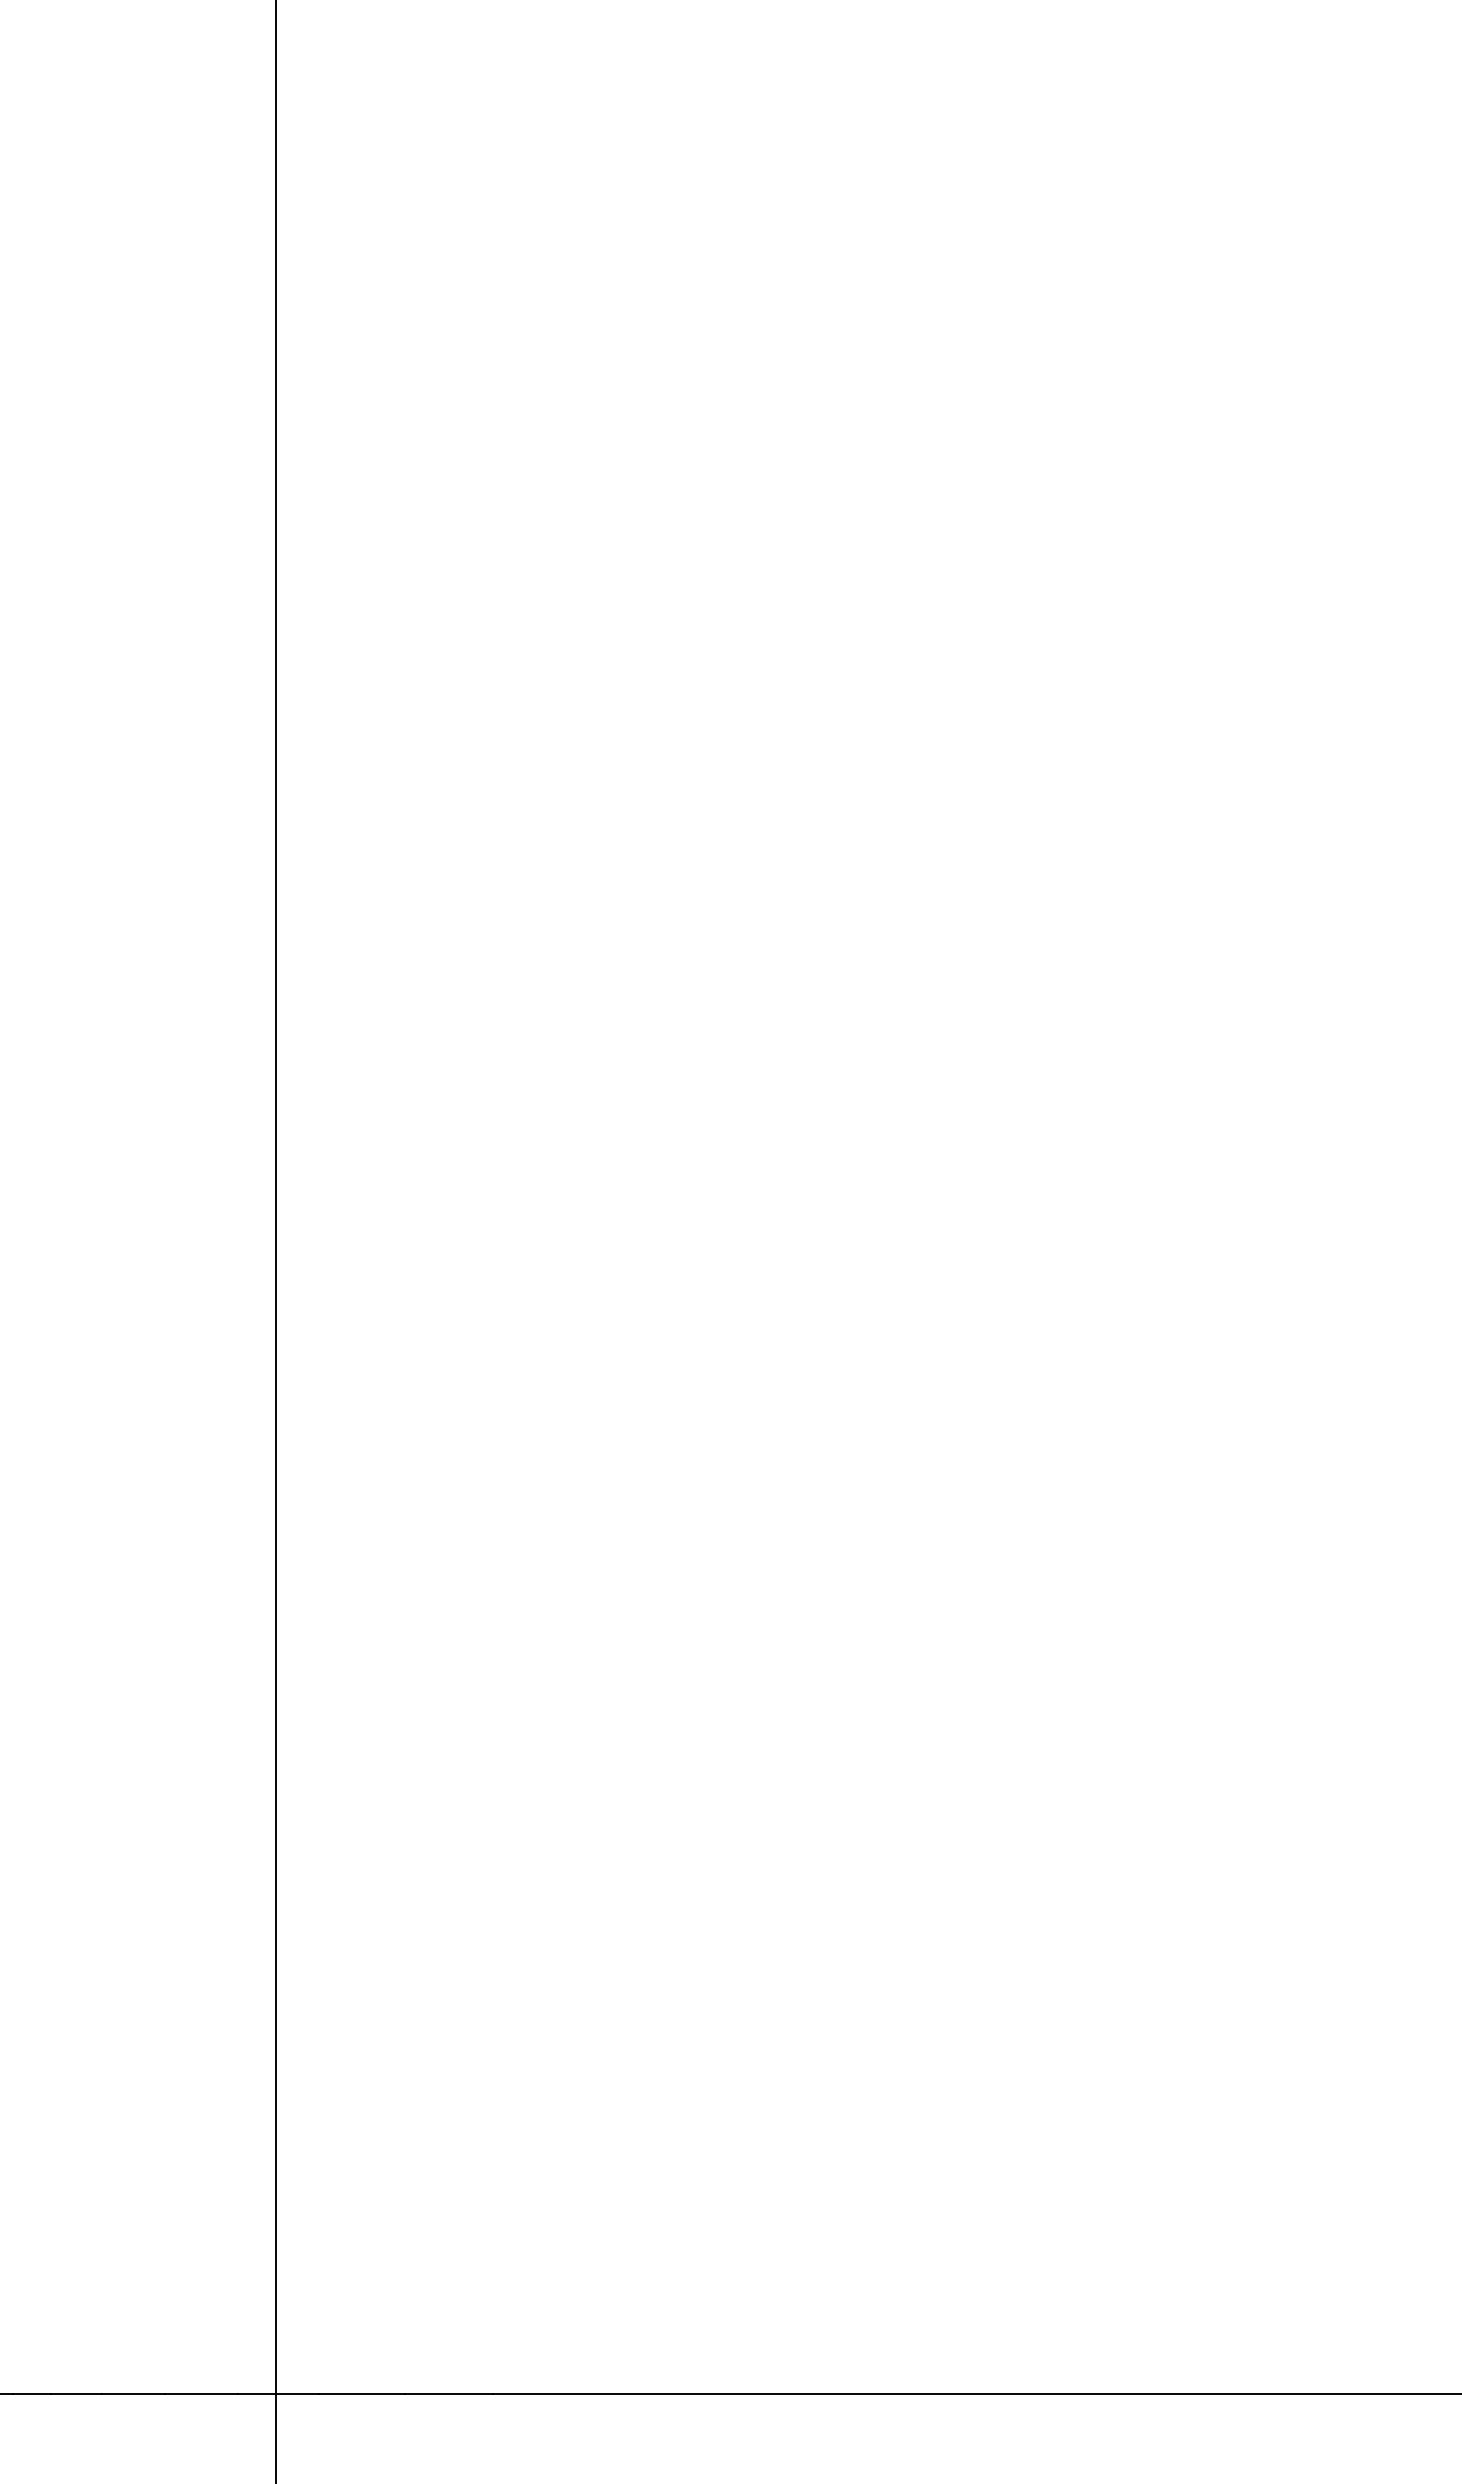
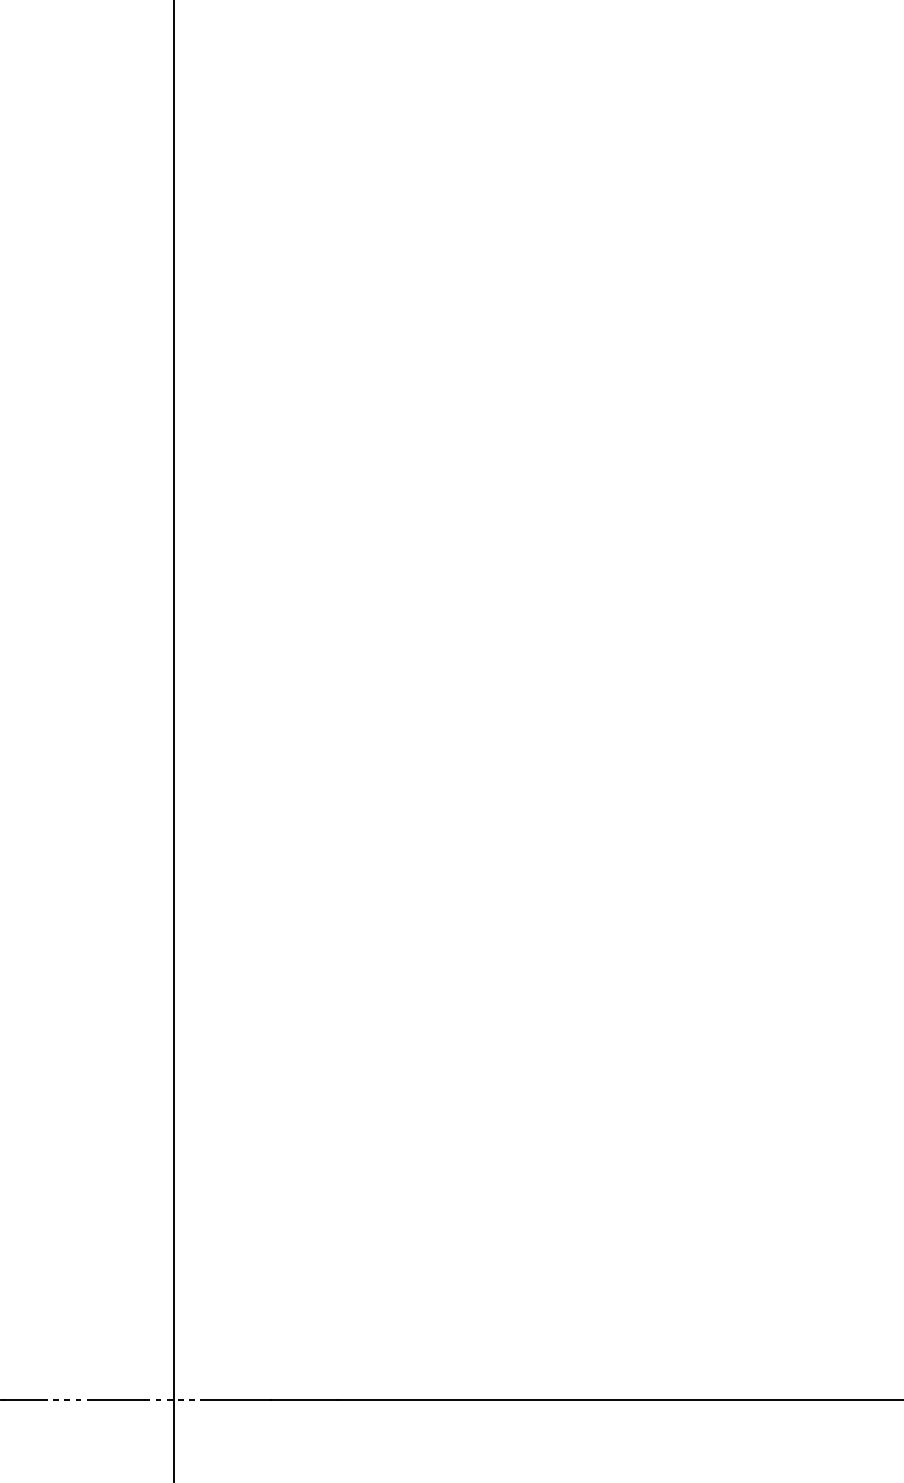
line: (133, 2394) -> (66, 1399), solid -> dashed
line: (278, 2394) -> (175, 1399), solid -> dashed

